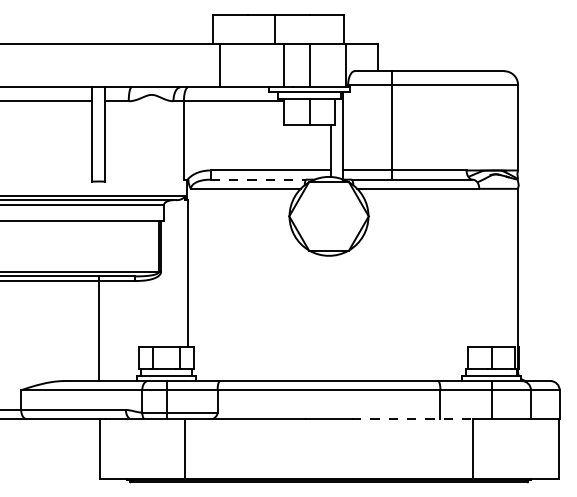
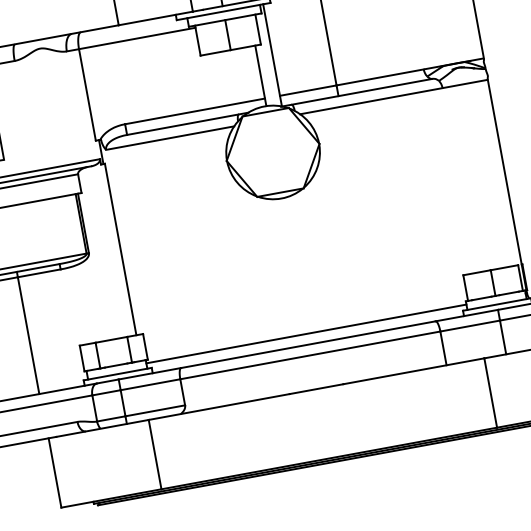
line: (258, 179) -> (182, 124), dashed -> solid
line: (328, 371) -> (305, 333), added
line: (412, 419) -> (414, 371), dashed -> solid

